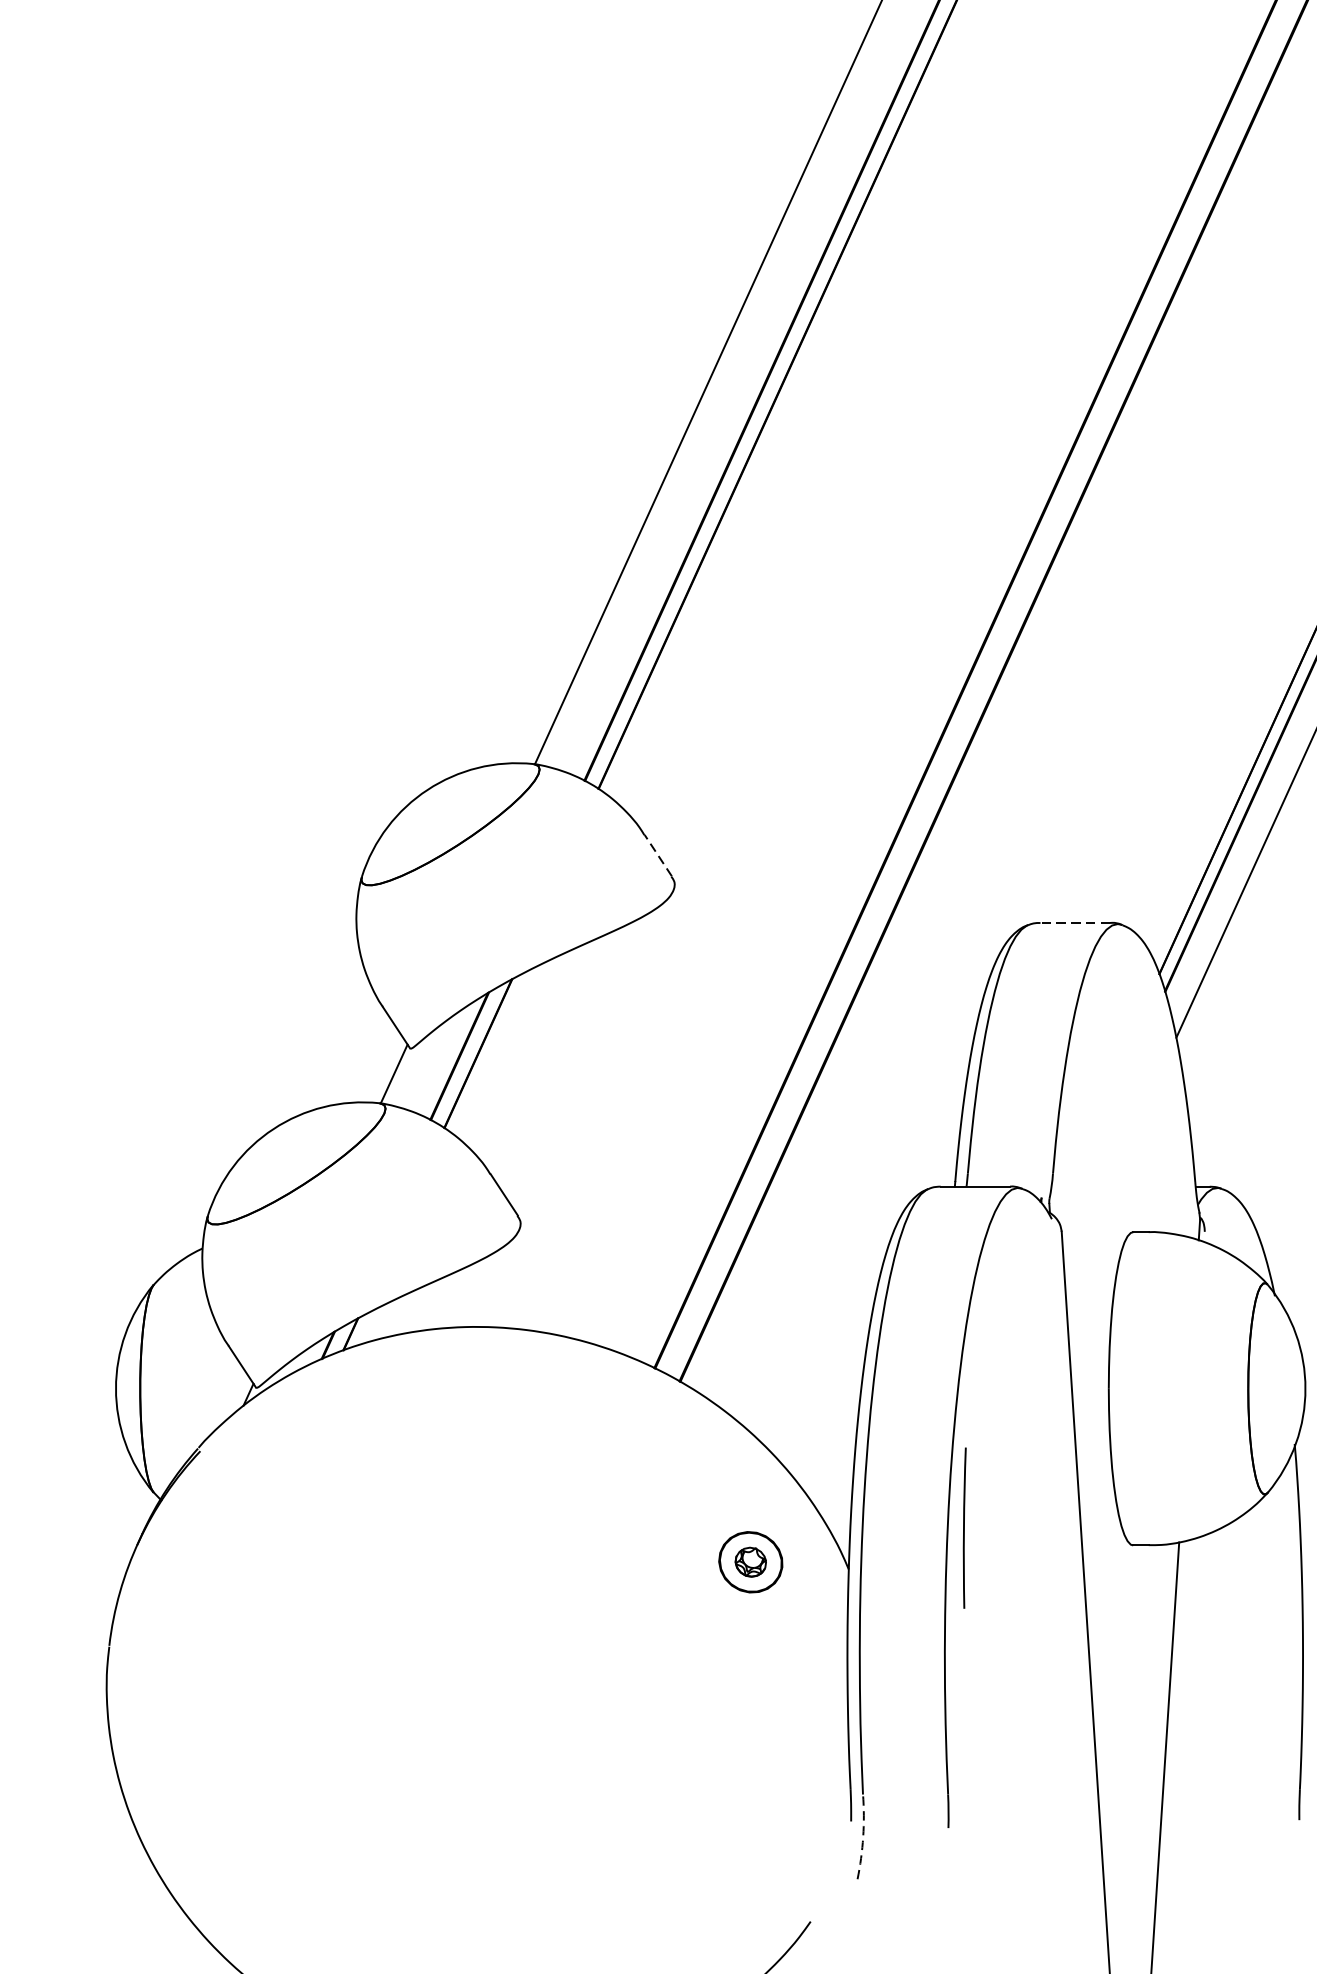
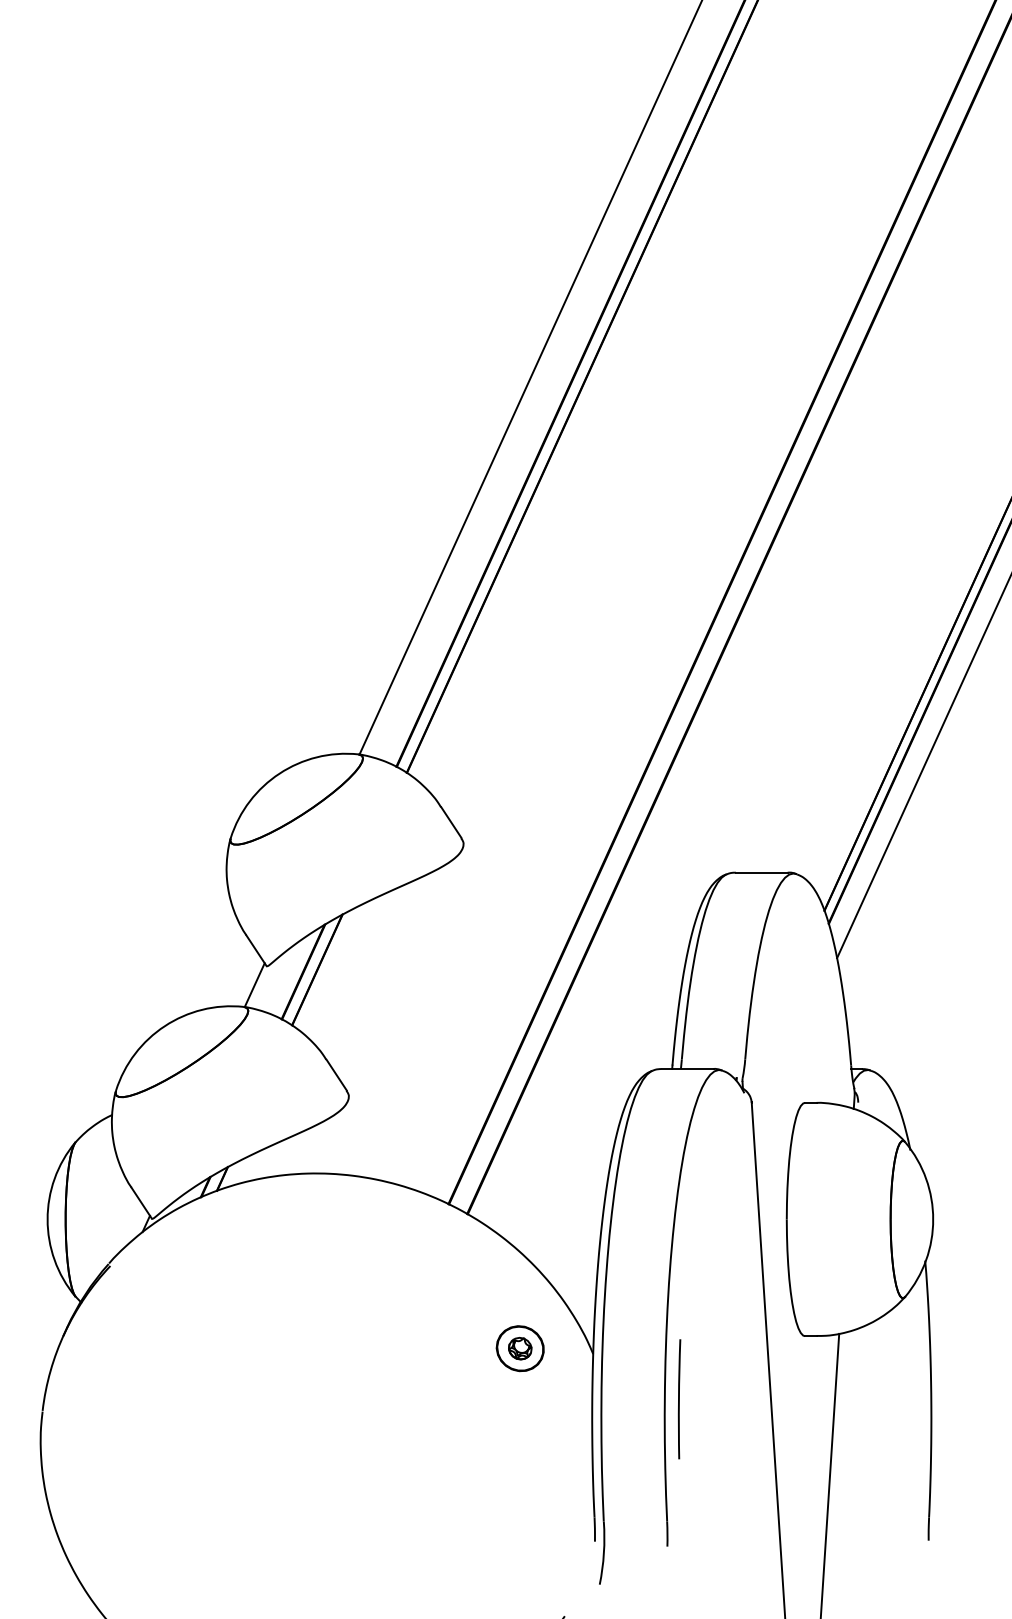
line: (658, 855) -> (451, 822), dashed -> solid
line: (1074, 922) -> (761, 872), dashed -> solid
arc: (964, 1528) -> (679, 1399), moved
arc: (862, 1837) -> (603, 1553), dashed -> solid

